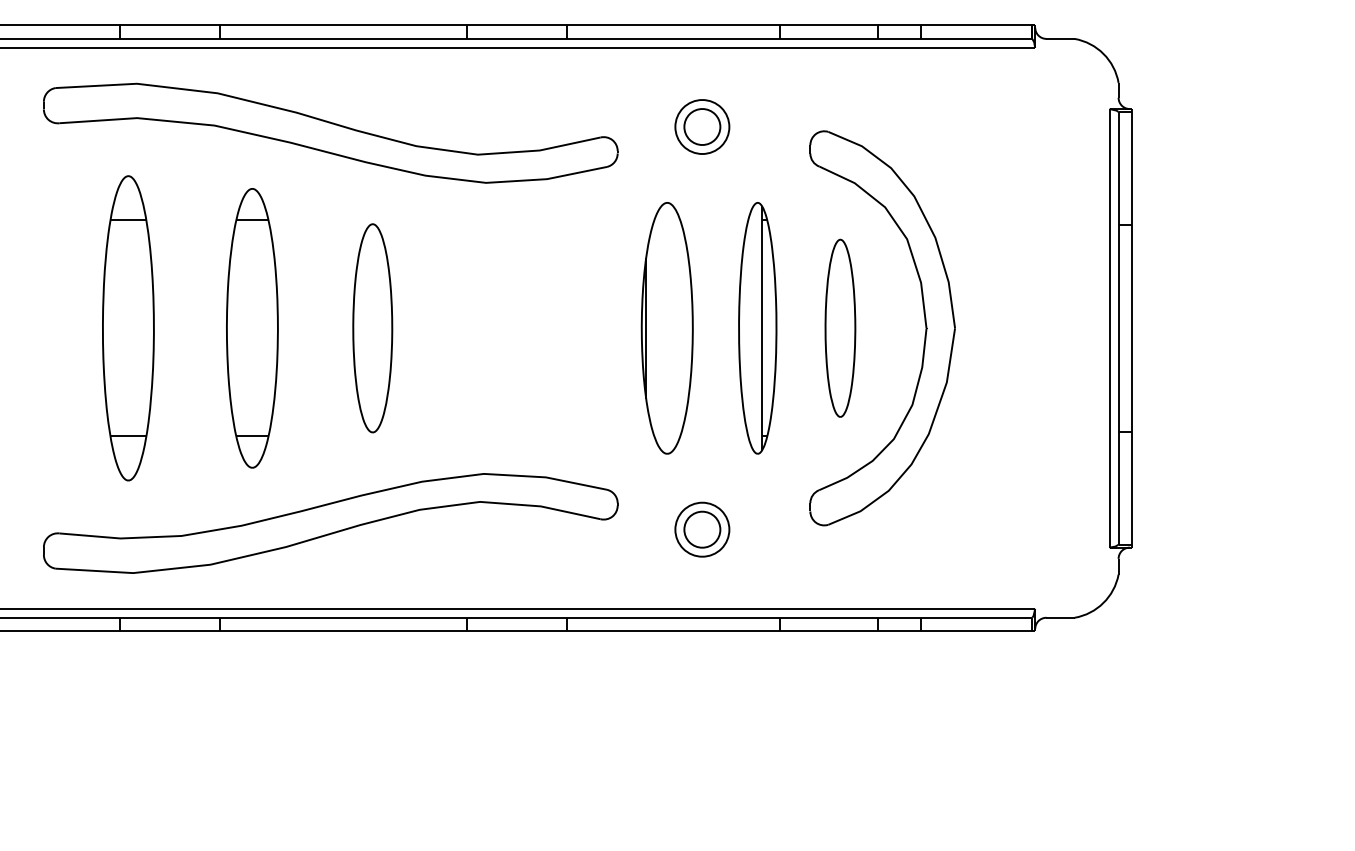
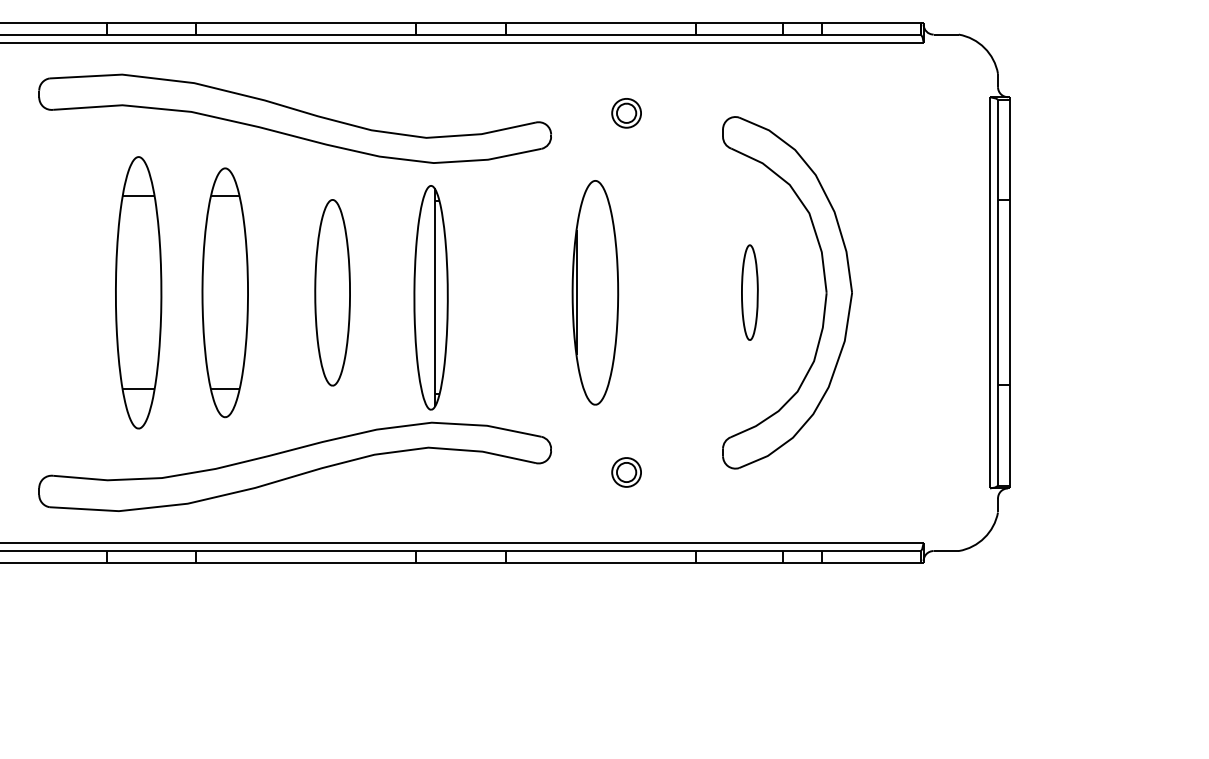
part: (702, 127) -> (626, 113), size x0.6
part: (128, 327) -> (138, 292), moved
part: (757, 327) -> (430, 297), moved
part: (840, 327) -> (749, 292), size x0.6
part: (702, 529) -> (626, 472), size x0.6

